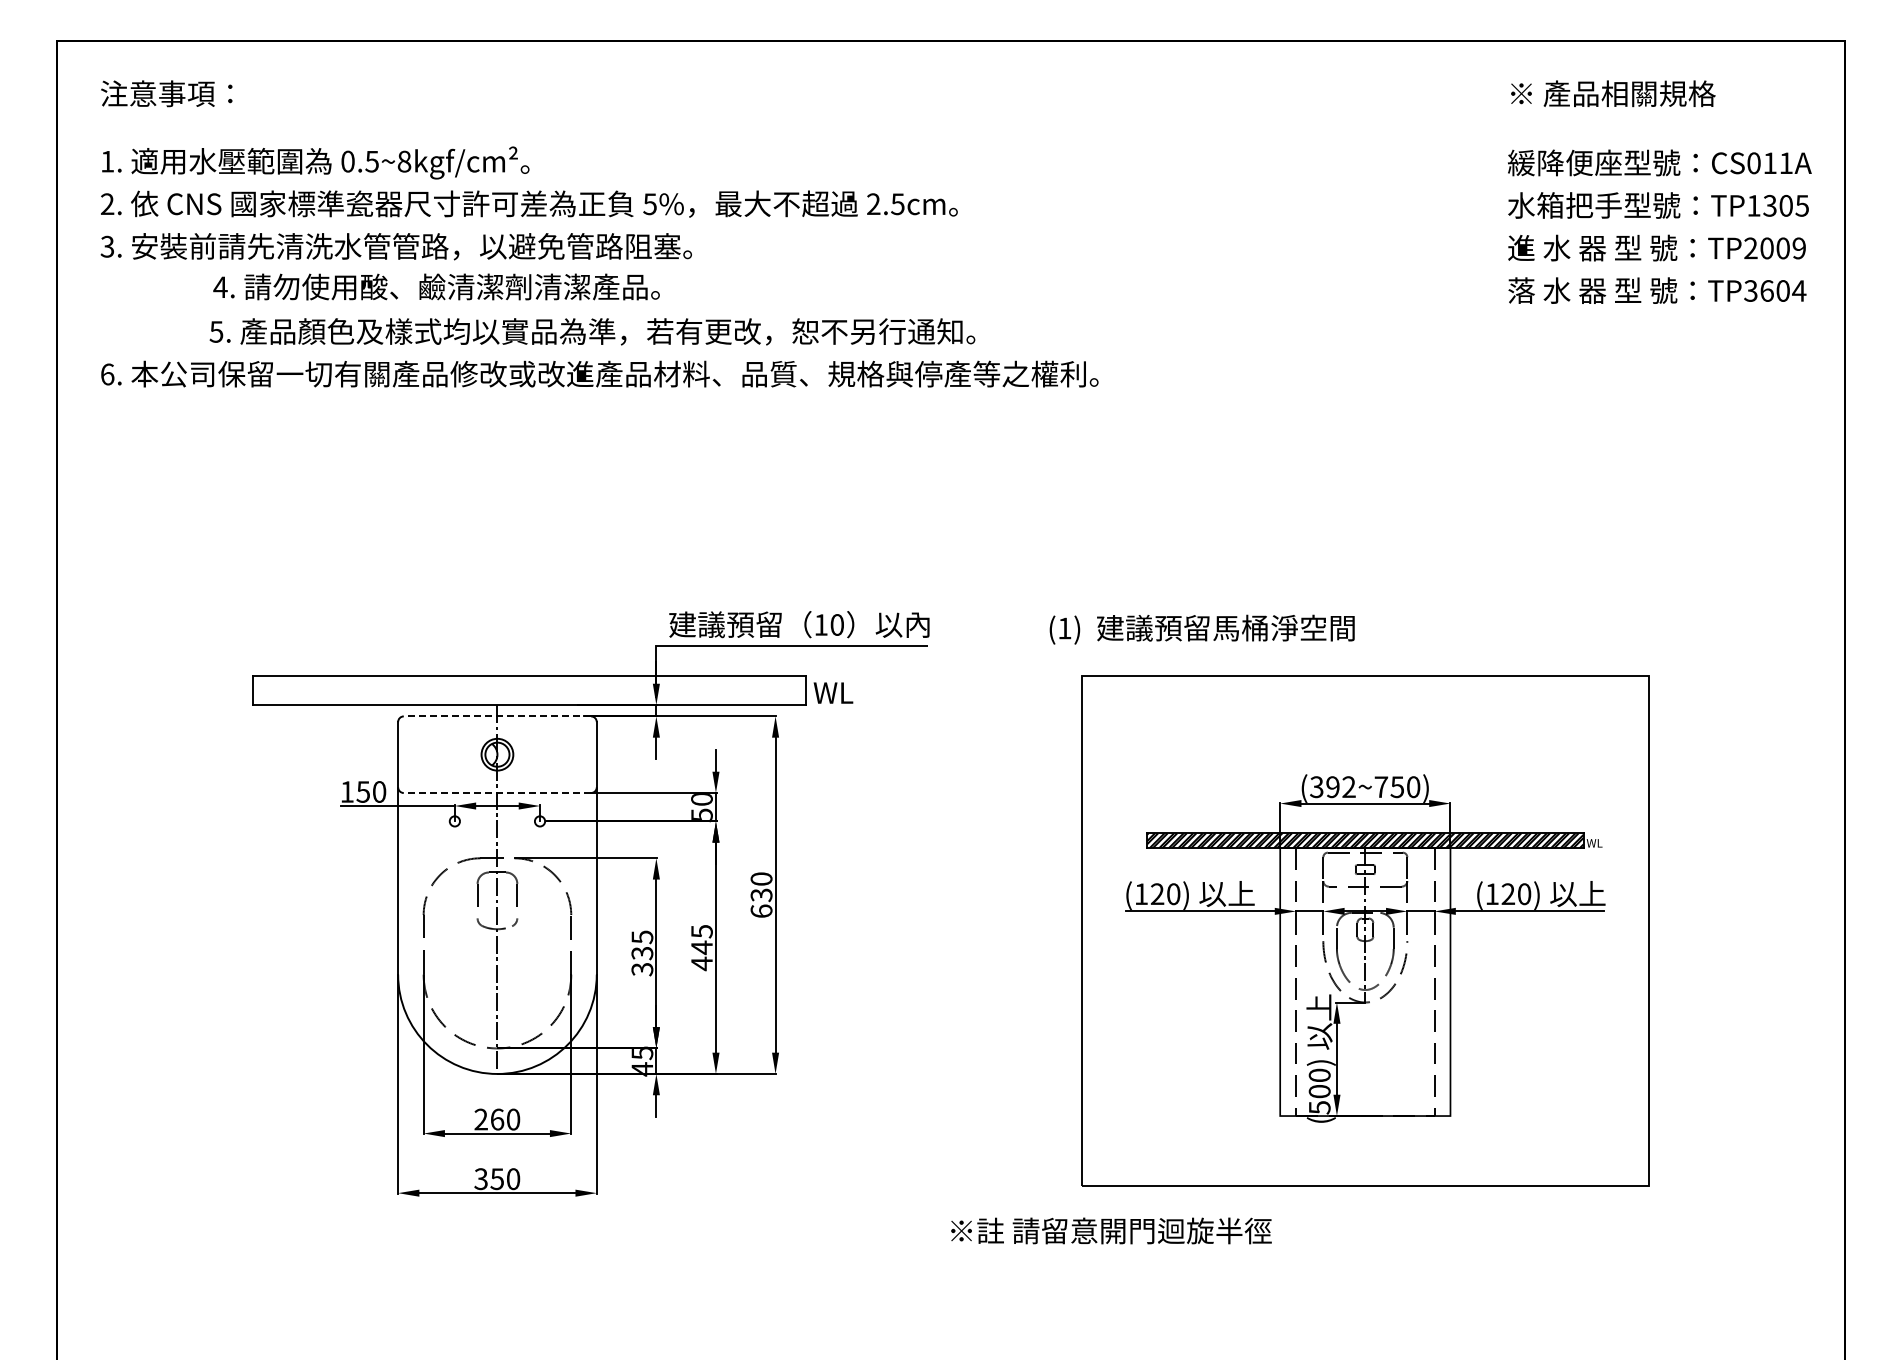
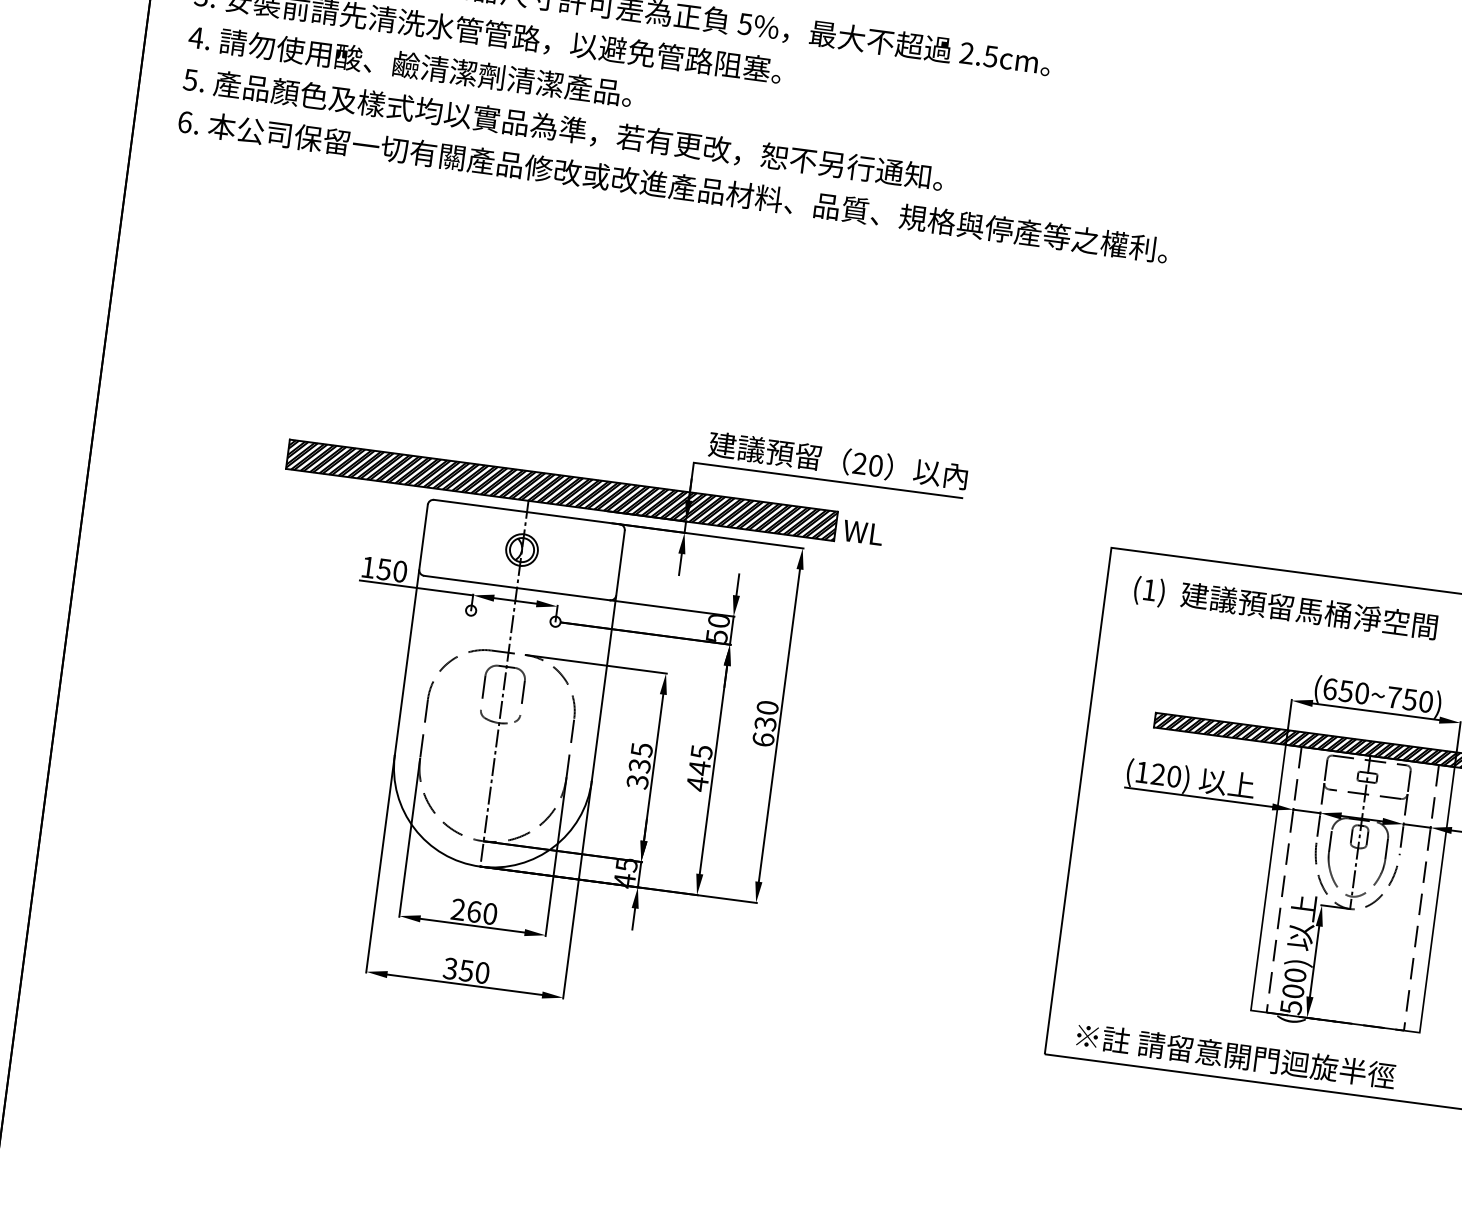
text: (436, 286) -> (410, 65), moved
text: (592, 331) -> (563, 128), moved
text: (820, 624) -> (859, 463), 10 -> 20
text: (1201, 629) -> (1284, 608), moved
hatch: (528, 690) -> (561, 490), added
line: (497, 716) -> (527, 512), dashed -> solid
text: (1332, 787) -> (1345, 691), (392~750) -> (650~750)
line: (497, 793) -> (517, 588), dashed -> solid
text: (1111, 1230) -> (1236, 1055), moved

